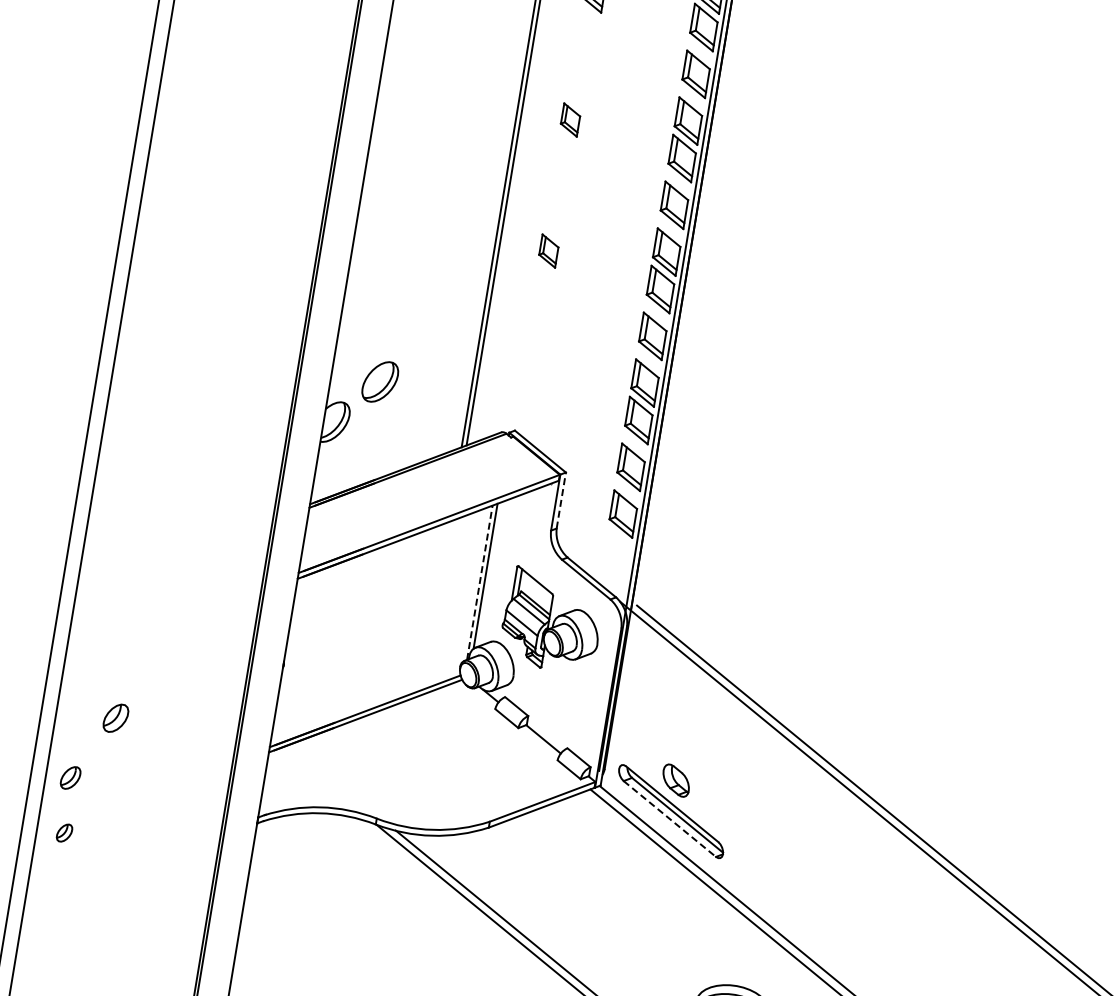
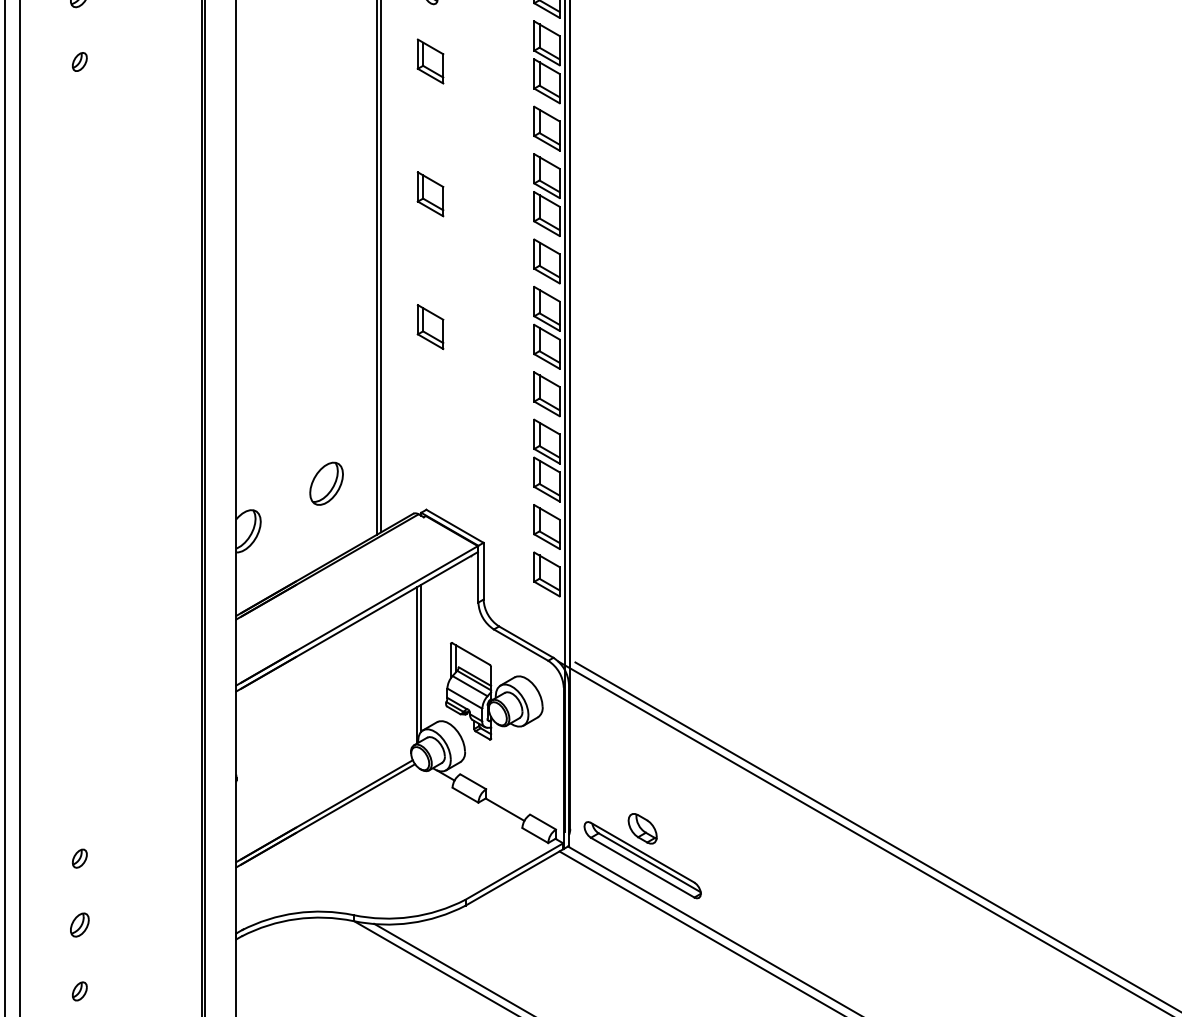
part: (570, 120) -> (430, 194), size x1.43
part: (548, 251) -> (430, 327), size x1.43
part: (380, 381) -> (326, 483), moved
line: (561, 499) -> (483, 570), dashed -> solid
line: (479, 582) -> (416, 665), dashed -> solid
part: (115, 717) -> (79, 858), size x0.62
part: (70, 777) -> (79, 924), moved
line: (669, 818) -> (642, 867), dashed -> solid
part: (64, 833) -> (79, 991), moved

